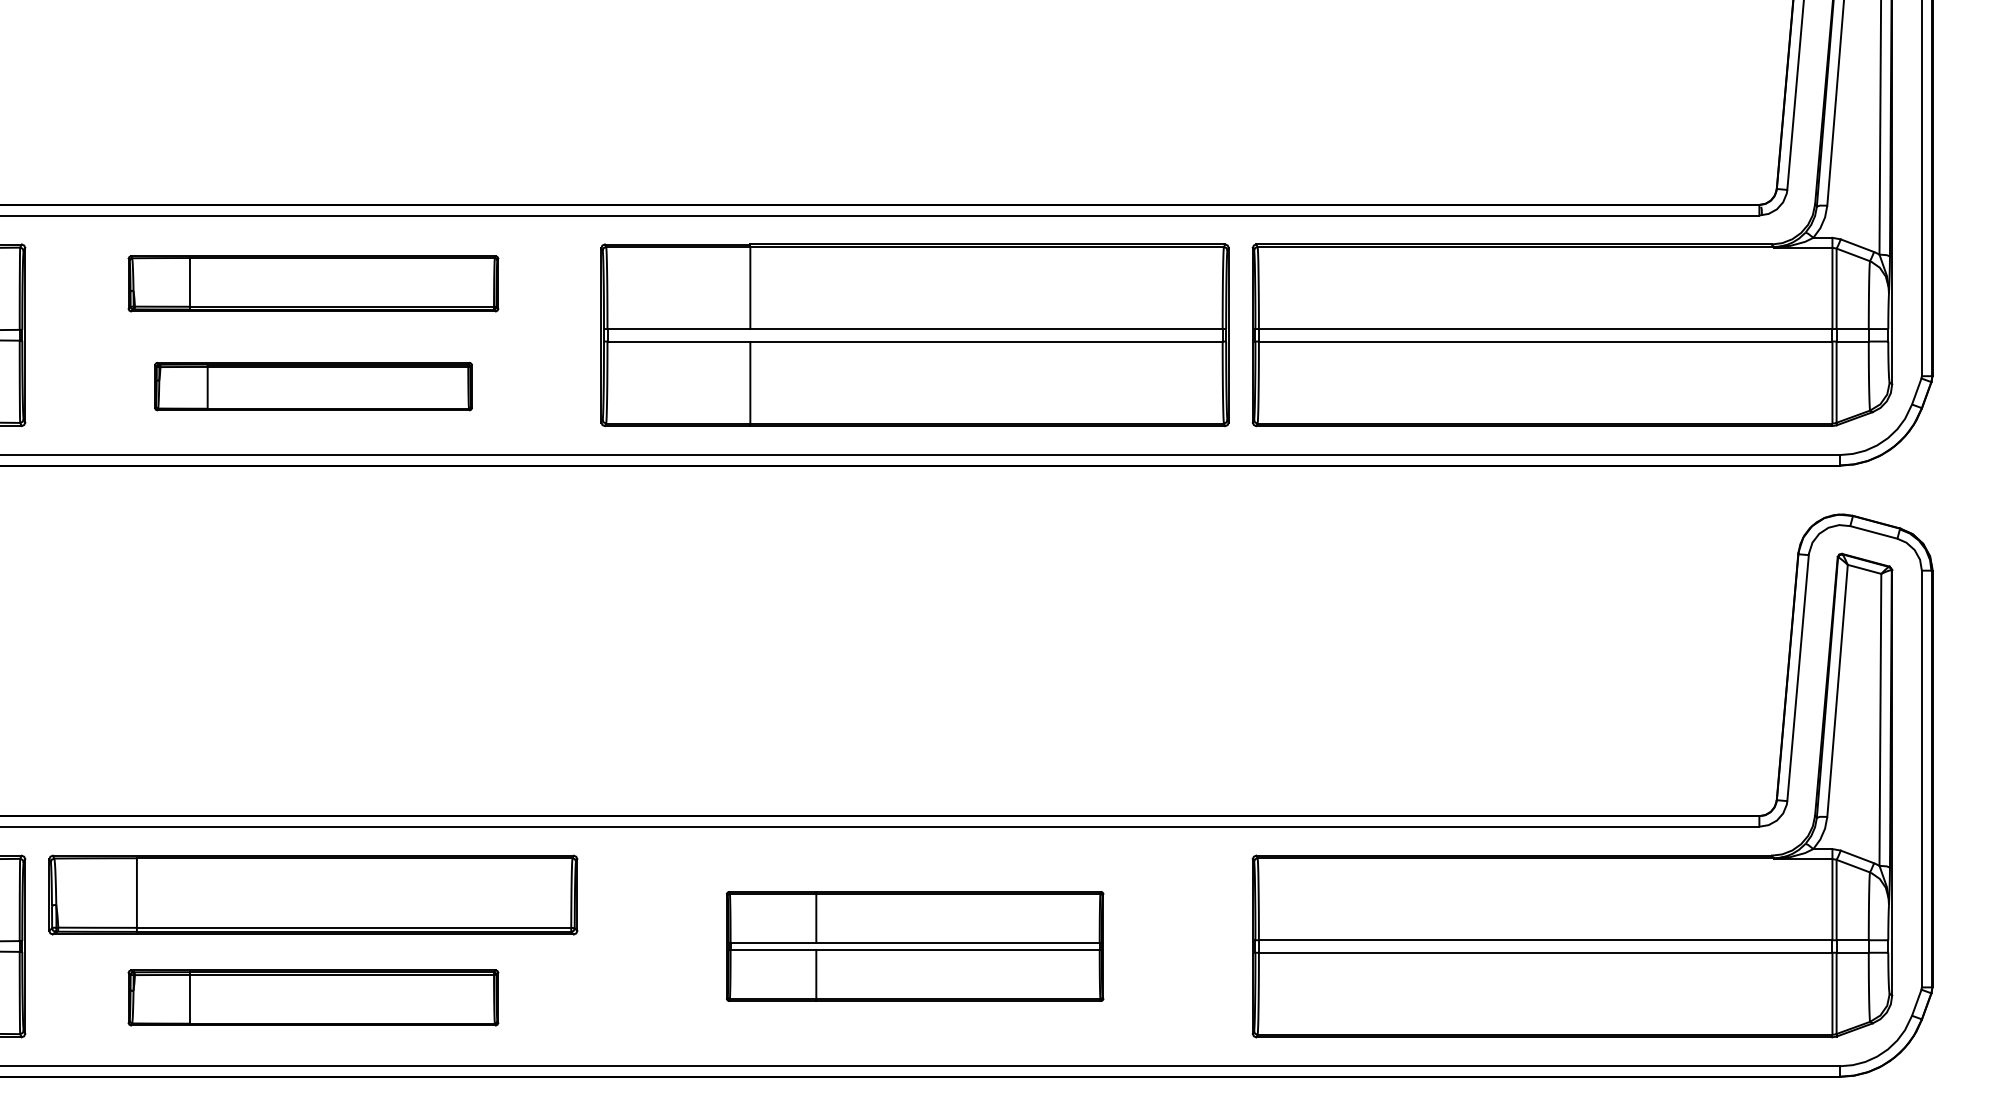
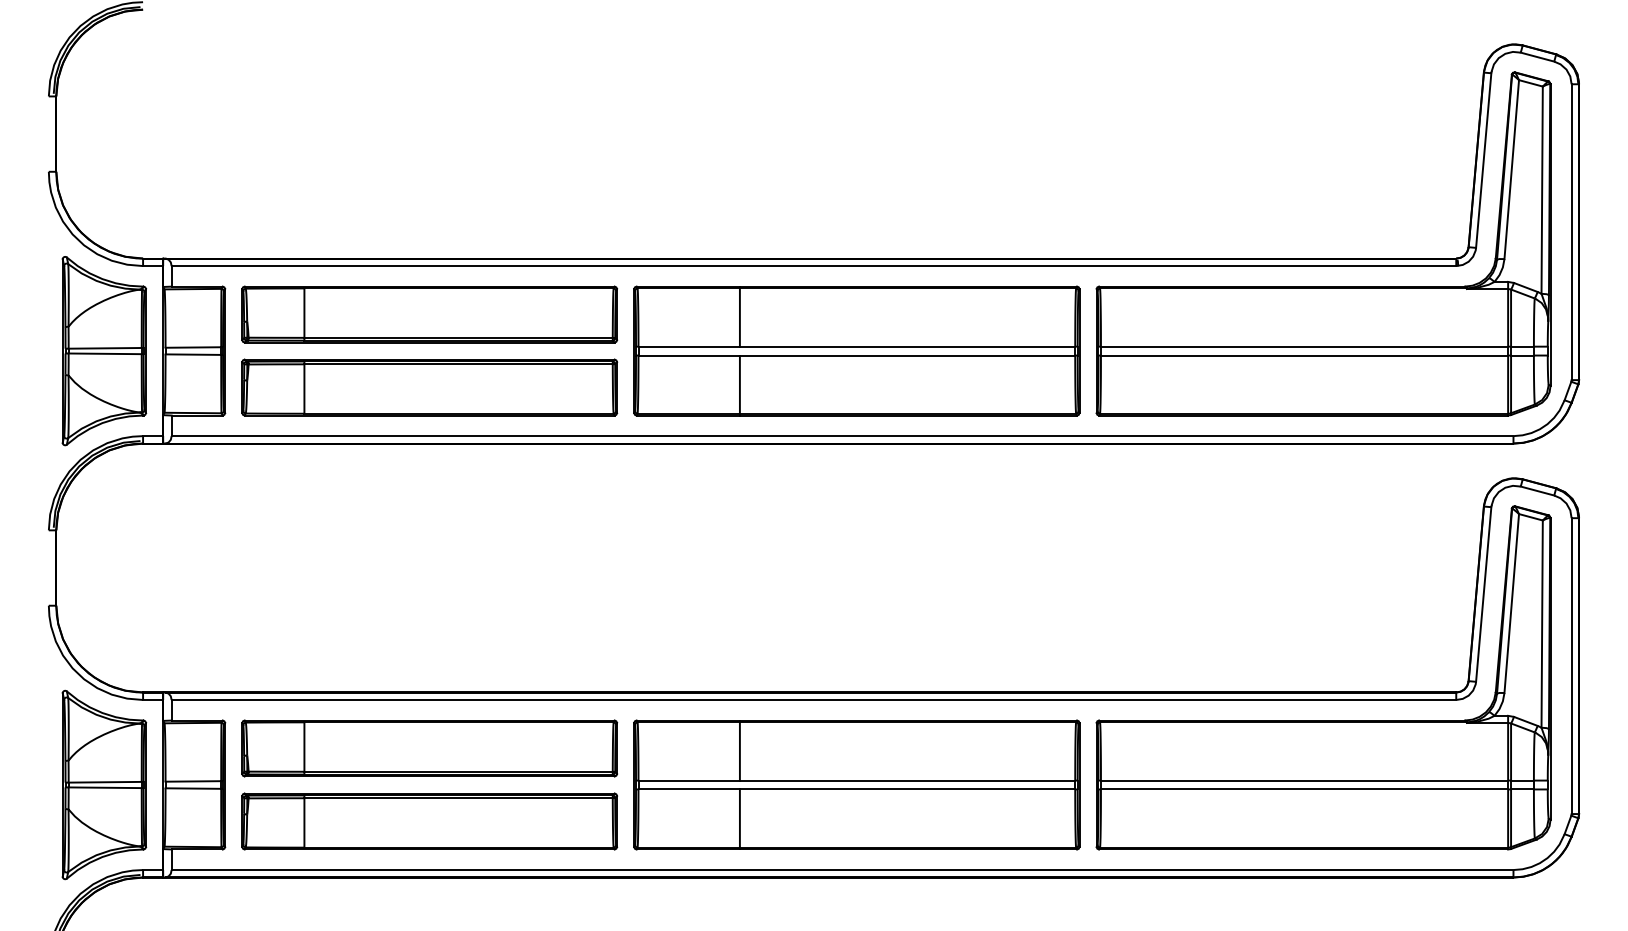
part: (313, 283) -> (429, 314), size x1.43
part: (313, 386) -> (429, 387), size x1.67
part: (914, 945) -> (856, 784), size x1.67
part: (313, 997) -> (429, 821), size x1.43

